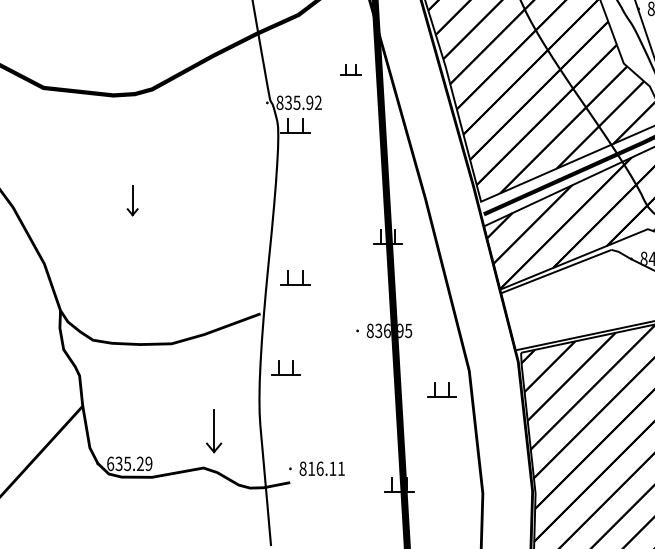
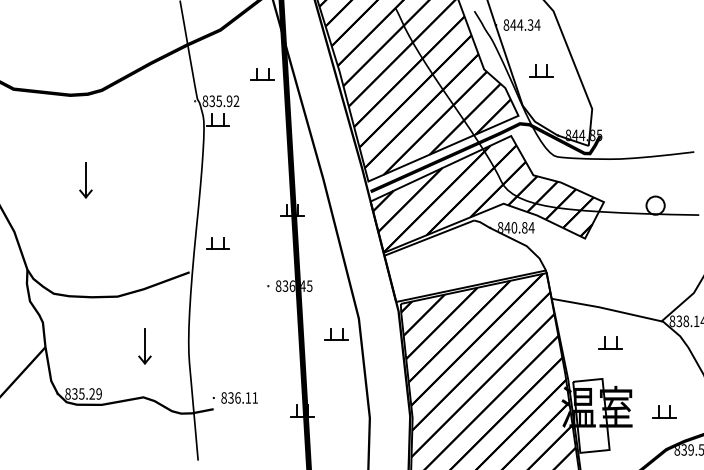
part: (350, 69) -> (262, 74), size x1.43
part: (132, 200) -> (85, 180), size x1.43
text: (400, 330) -> (303, 285), 836.95 -> 836.45
part: (285, 368) -> (209, 316), removed
part: (213, 431) -> (144, 346), moved
text: (109, 463) -> (67, 393), 635.29 -> 835.29
text: (310, 468) -> (230, 397), 816.11 -> 836.11

